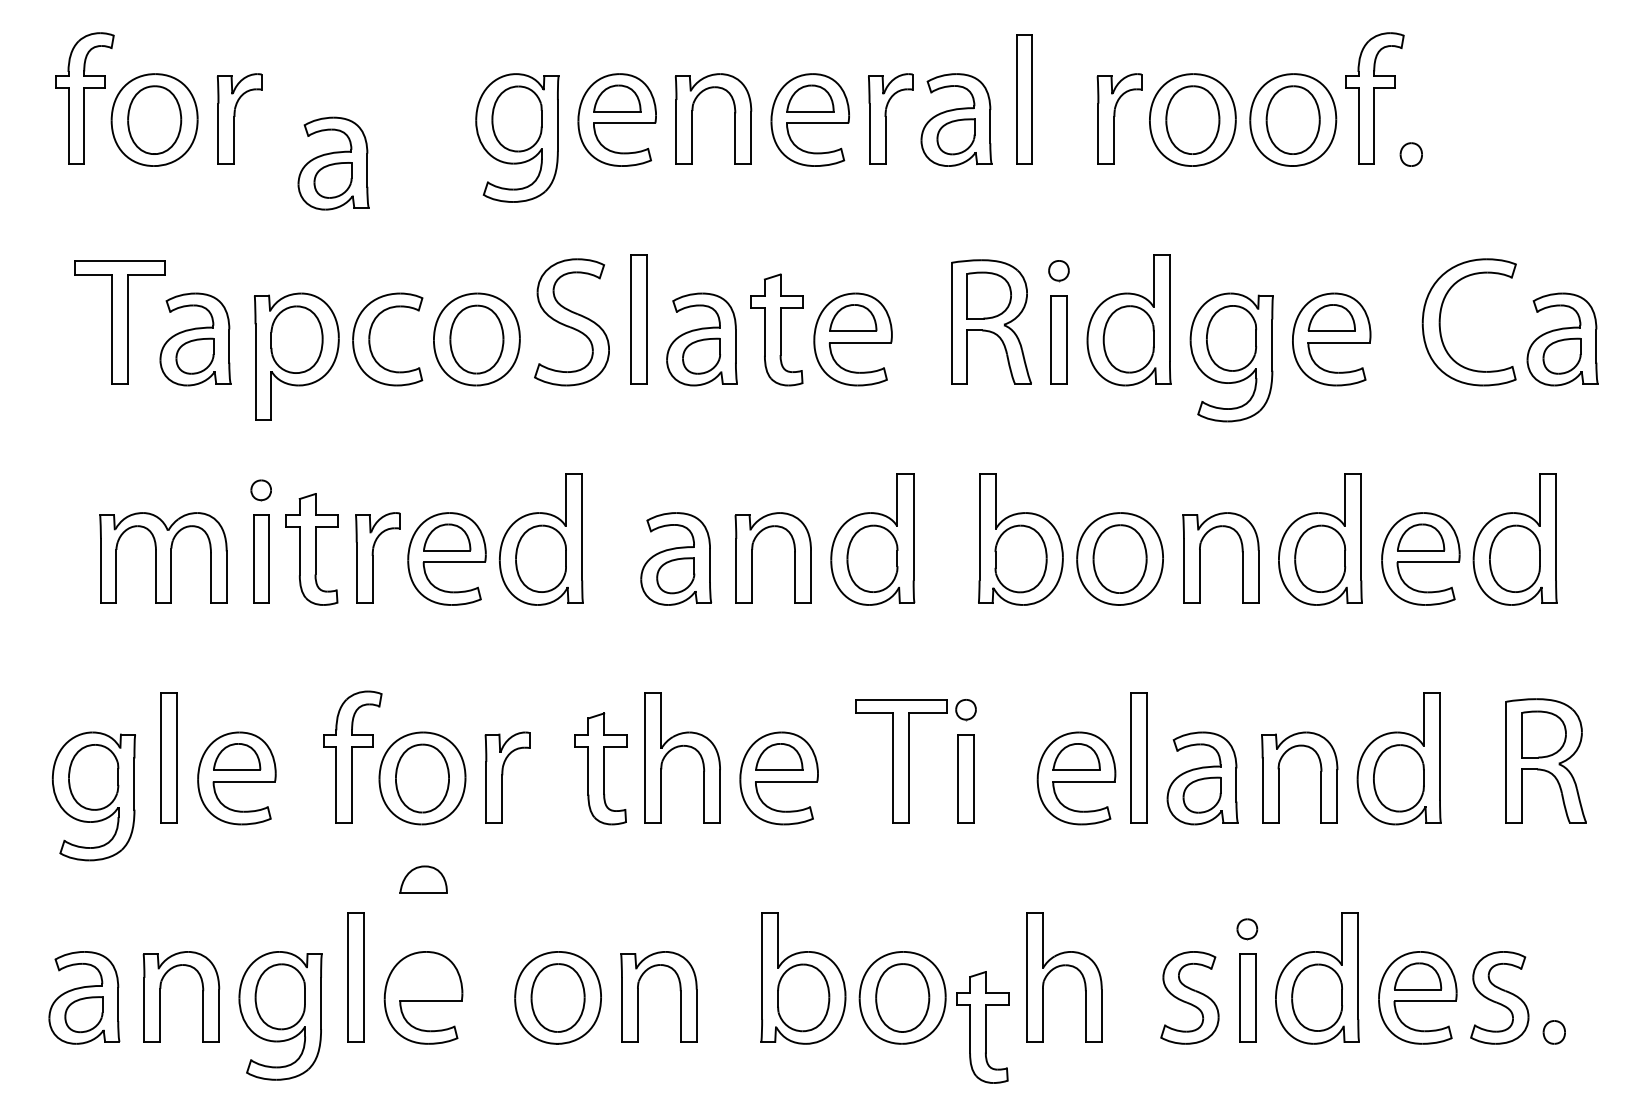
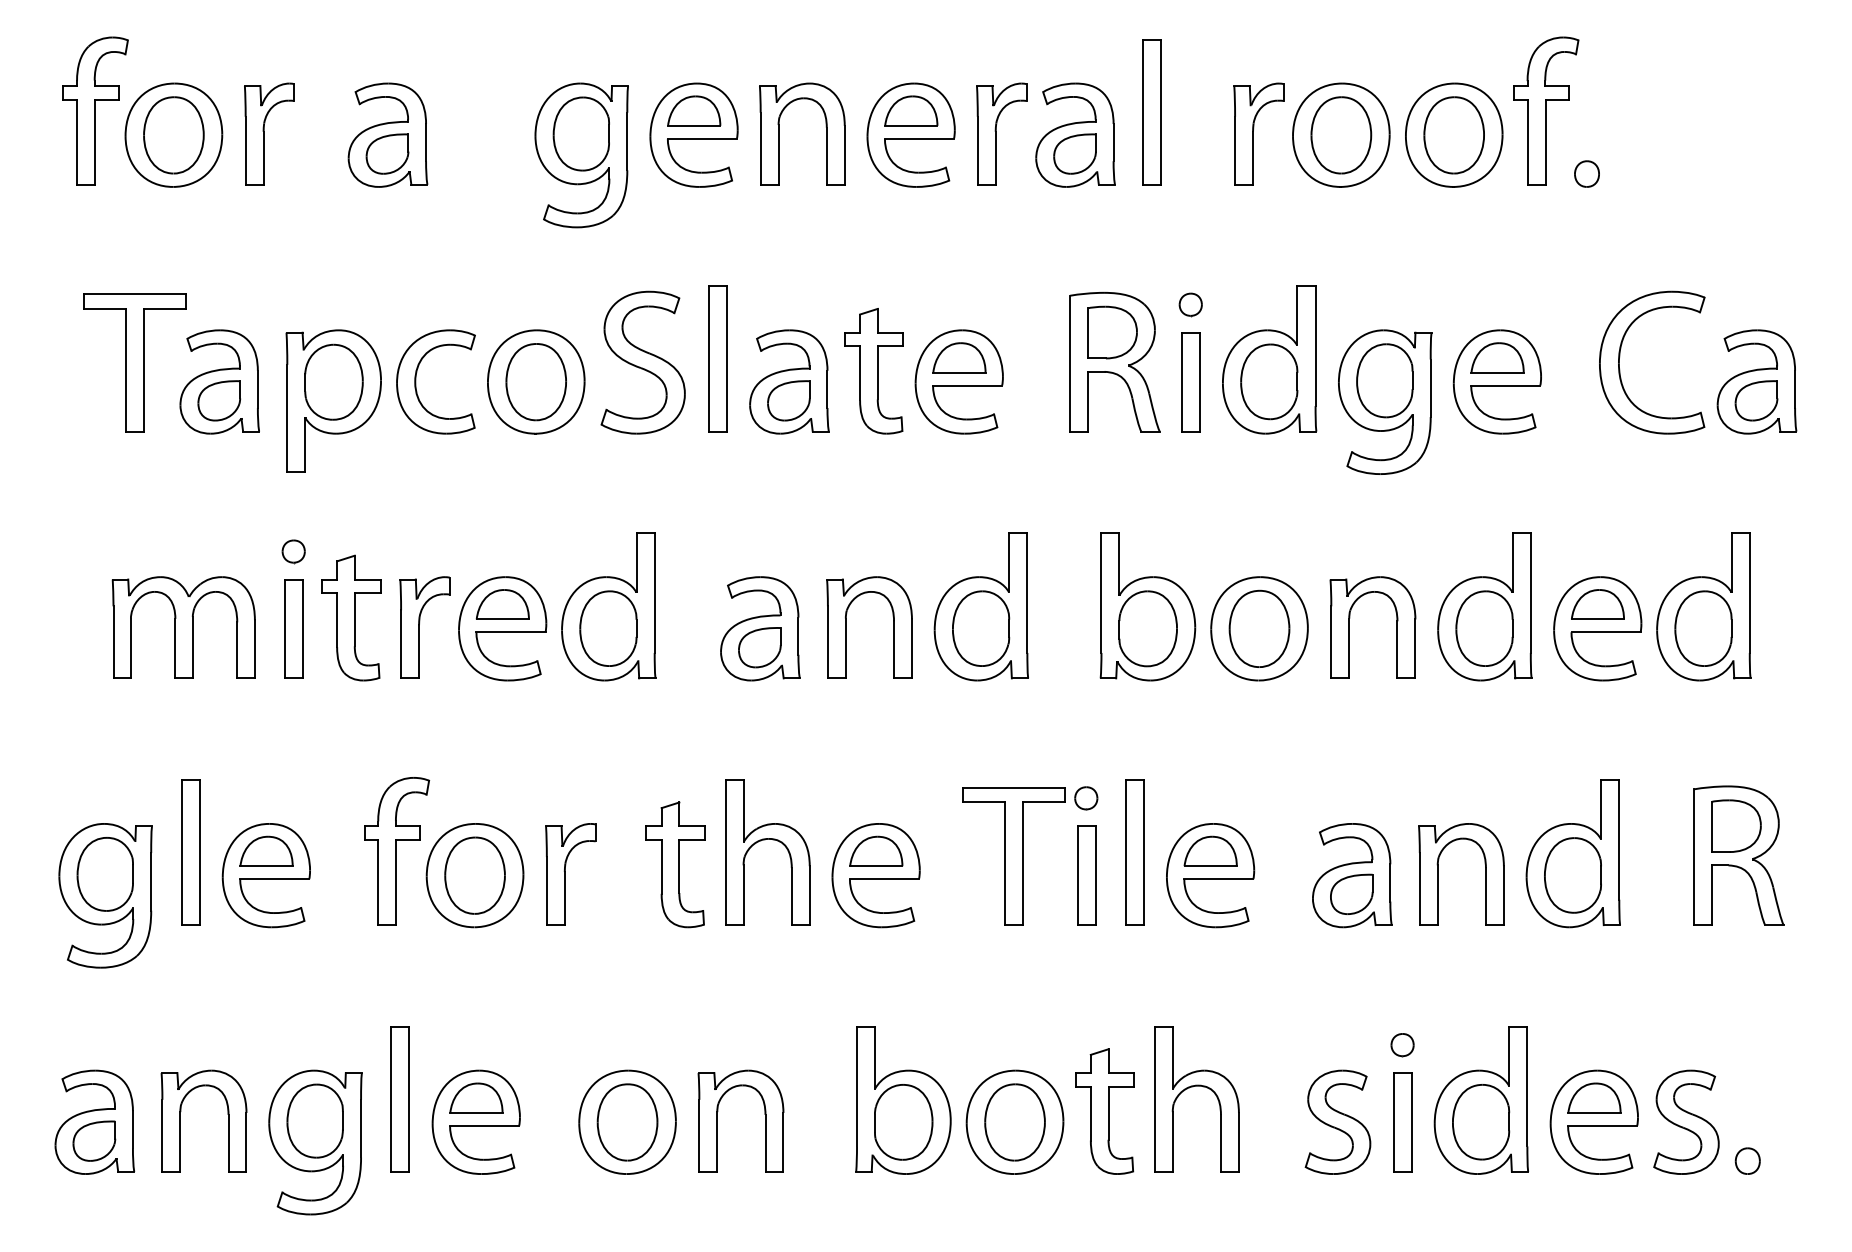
part: (333, 162) -> (387, 134), moved
part: (1138, 757) -> (1134, 852), moved
part: (423, 878) -> (476, 1097), moved
part: (982, 1027) -> (1104, 1111), moved

